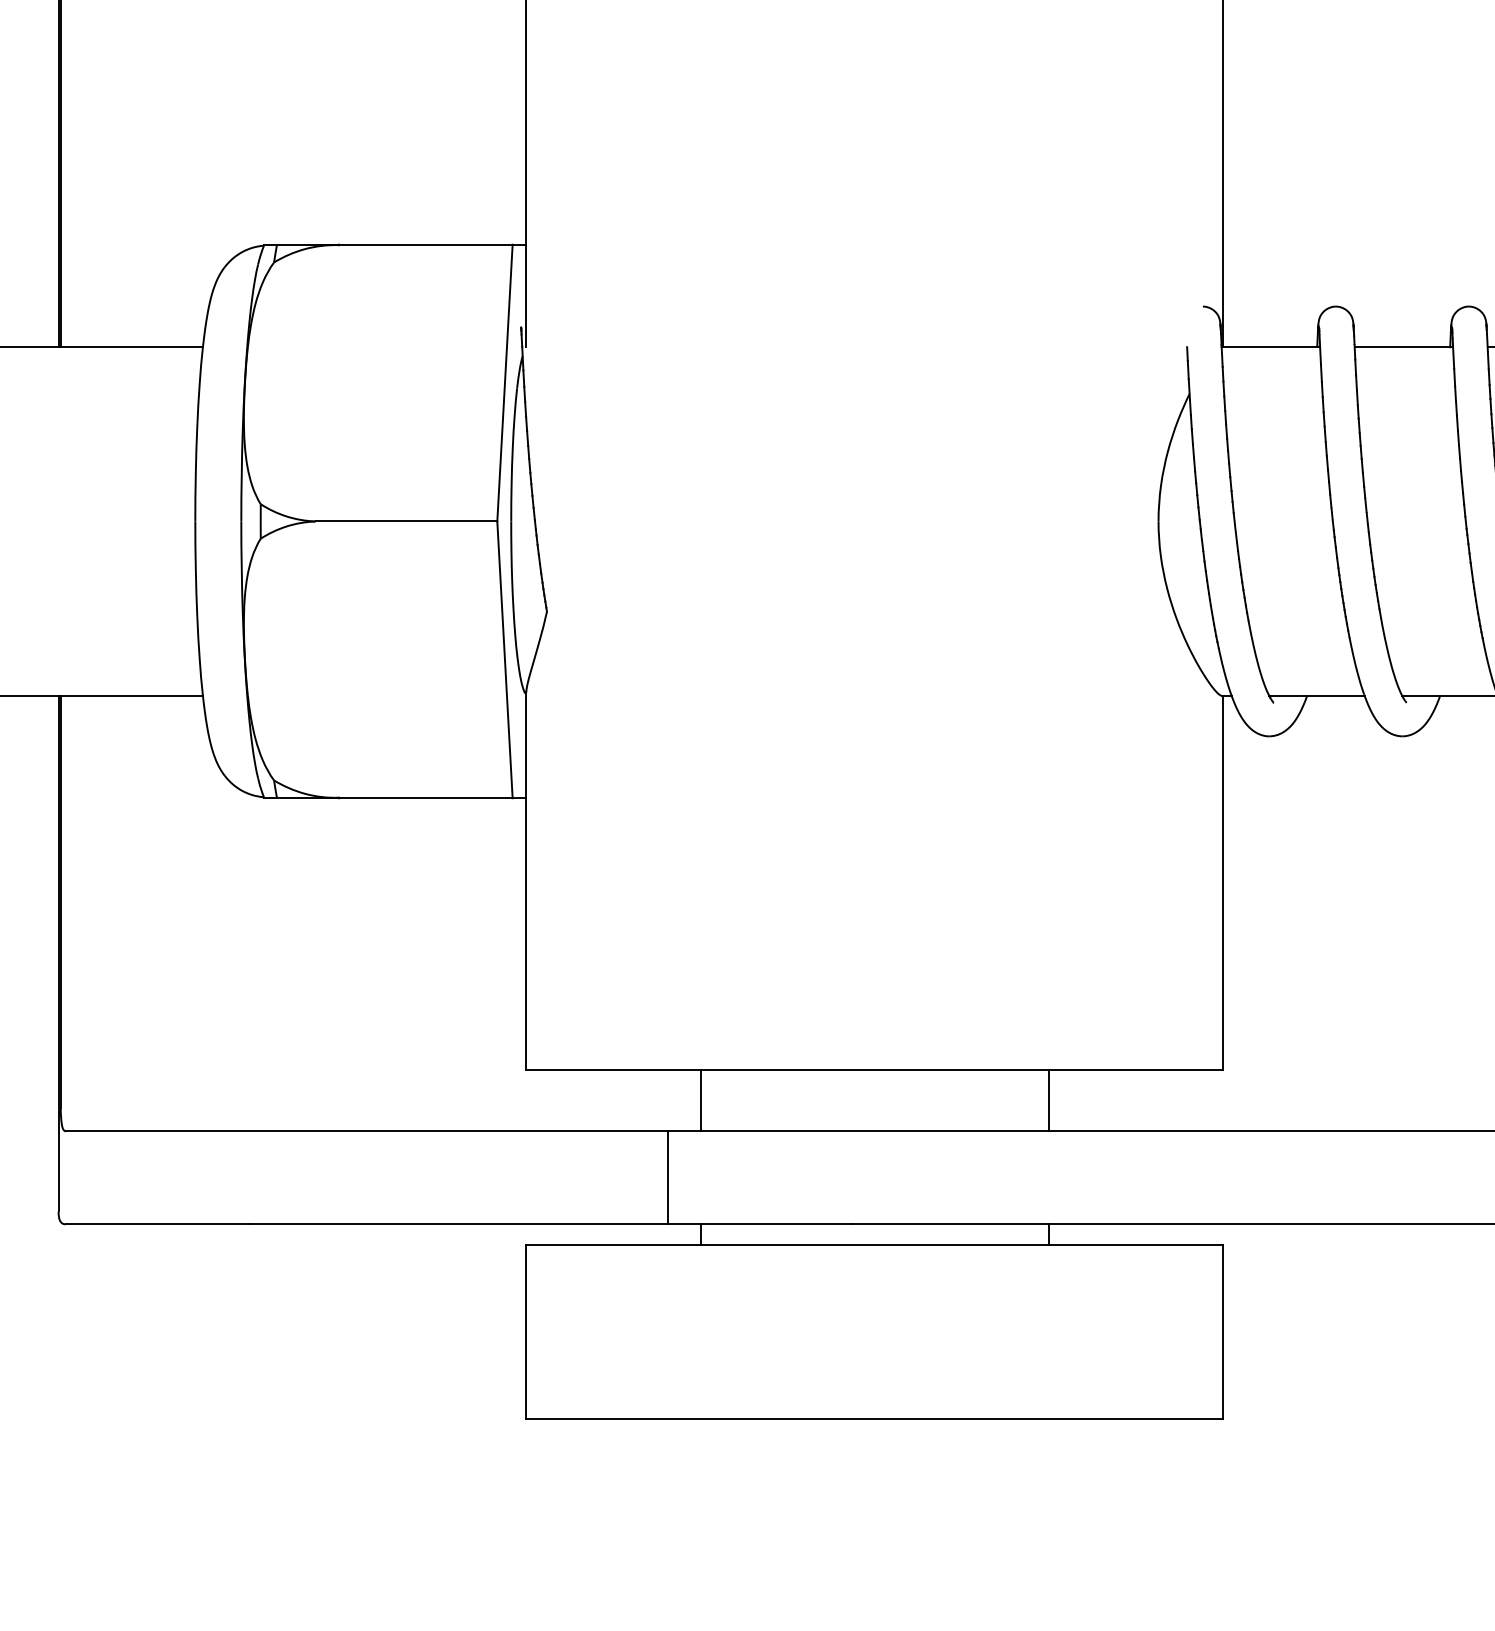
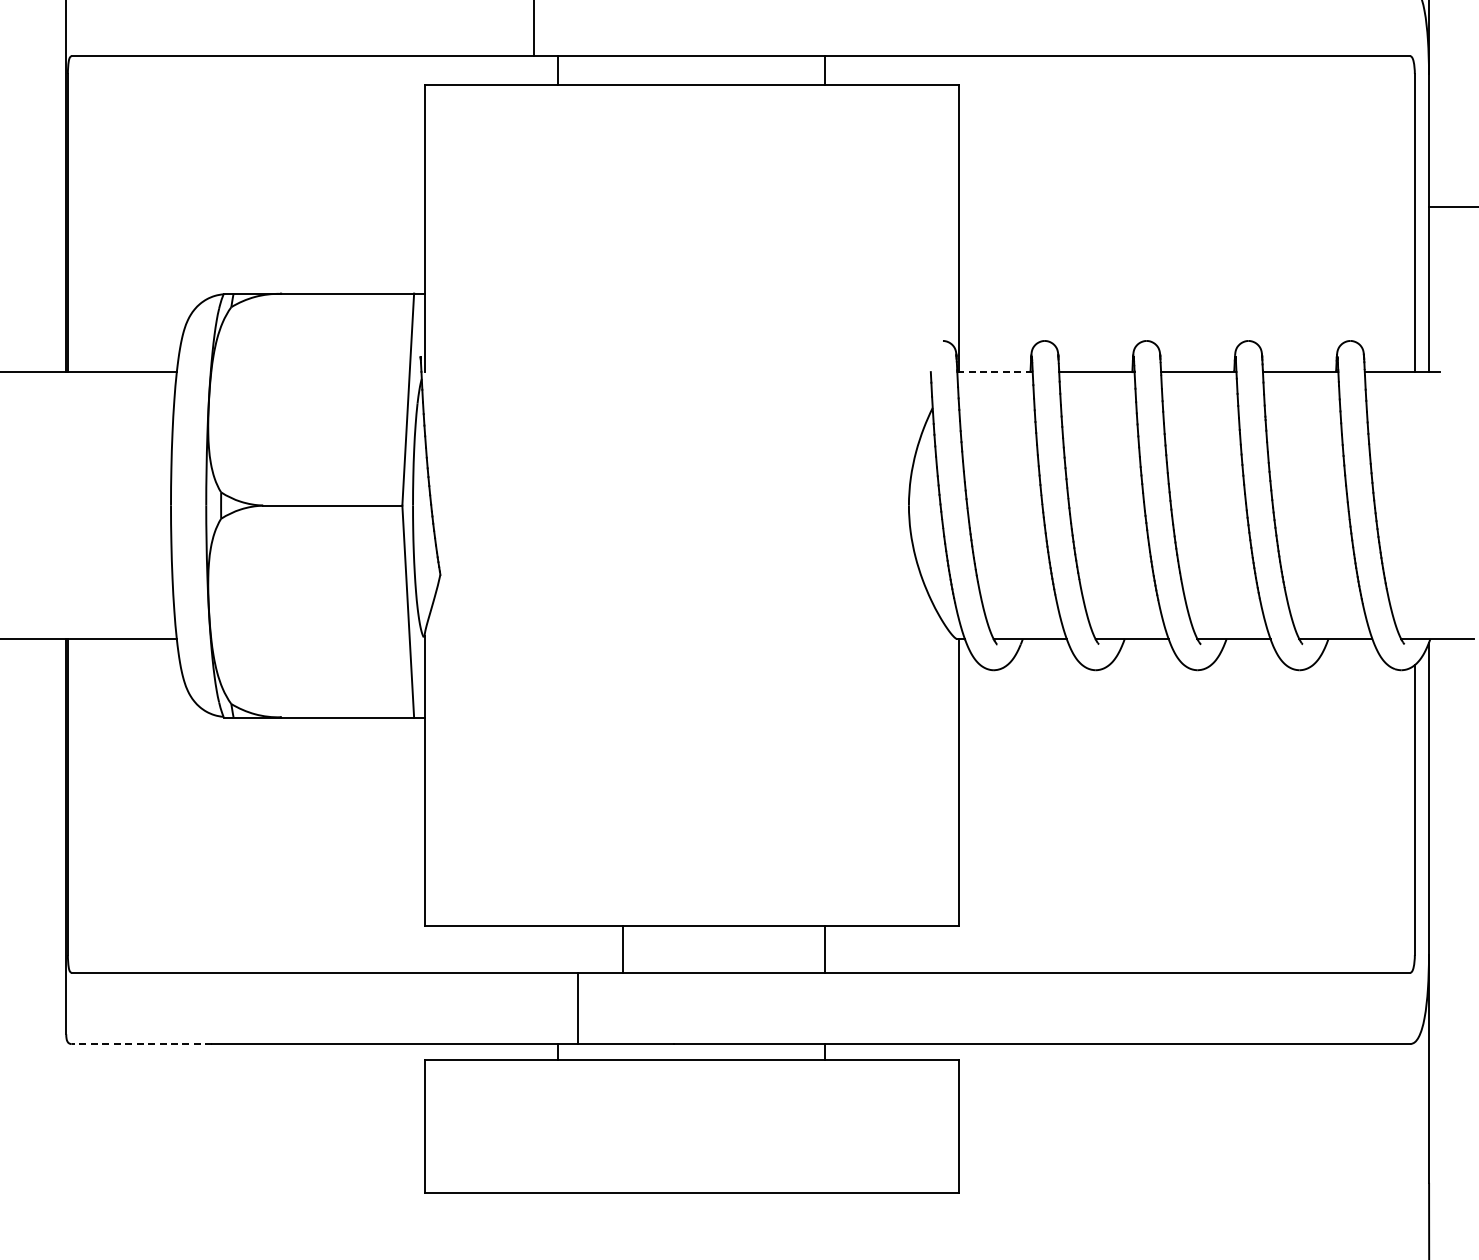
line: (1271, 347) -> (995, 372), solid -> dashed
line: (701, 1100) -> (623, 949), moved
line: (668, 1177) -> (577, 1008), moved
line: (156, 1224) -> (141, 1044), solid -> dashed

